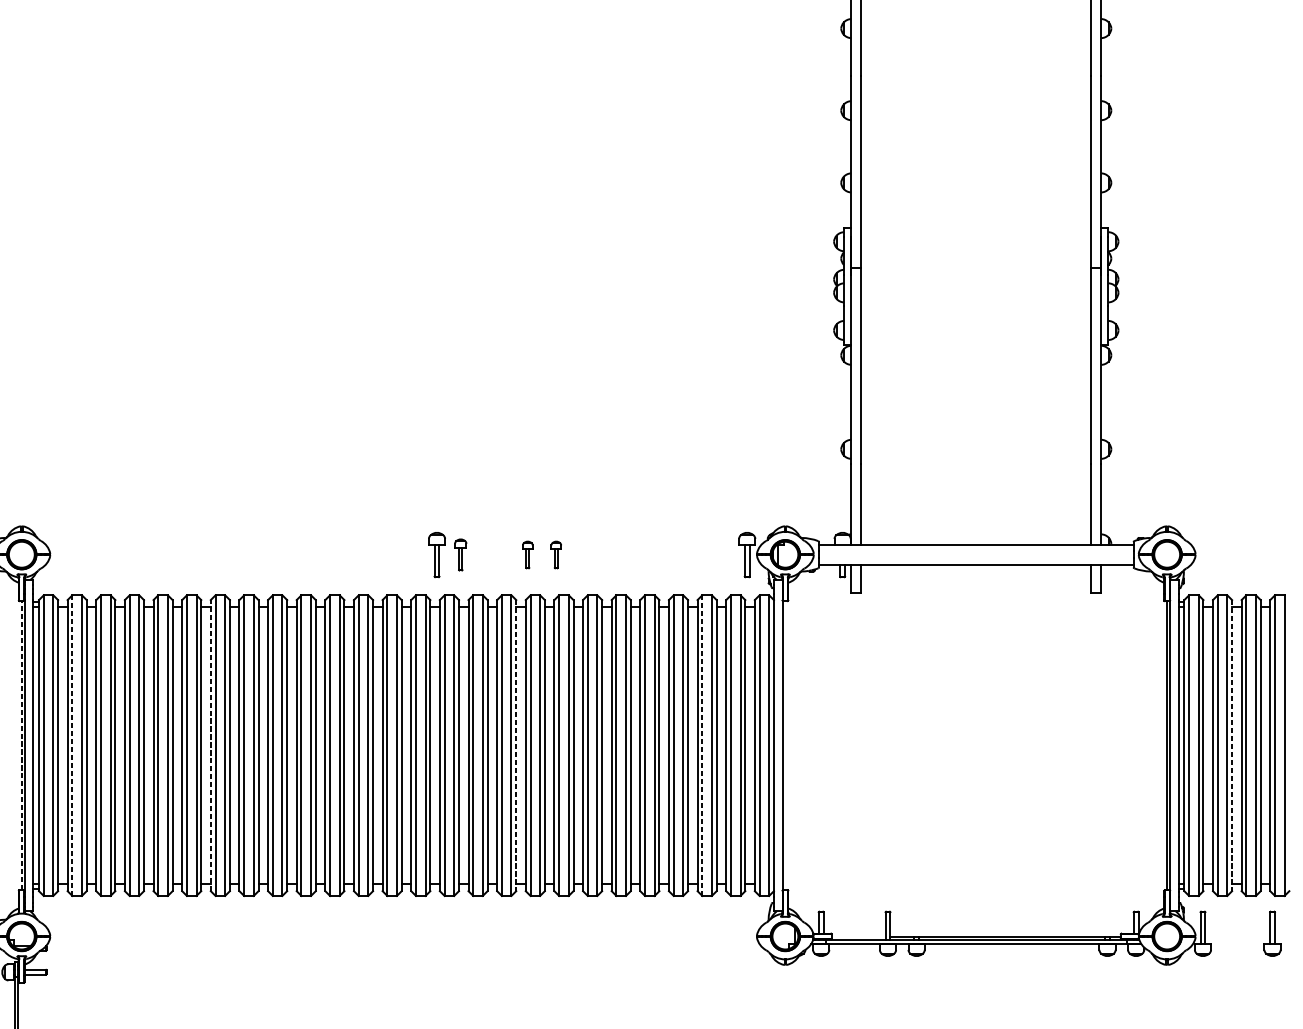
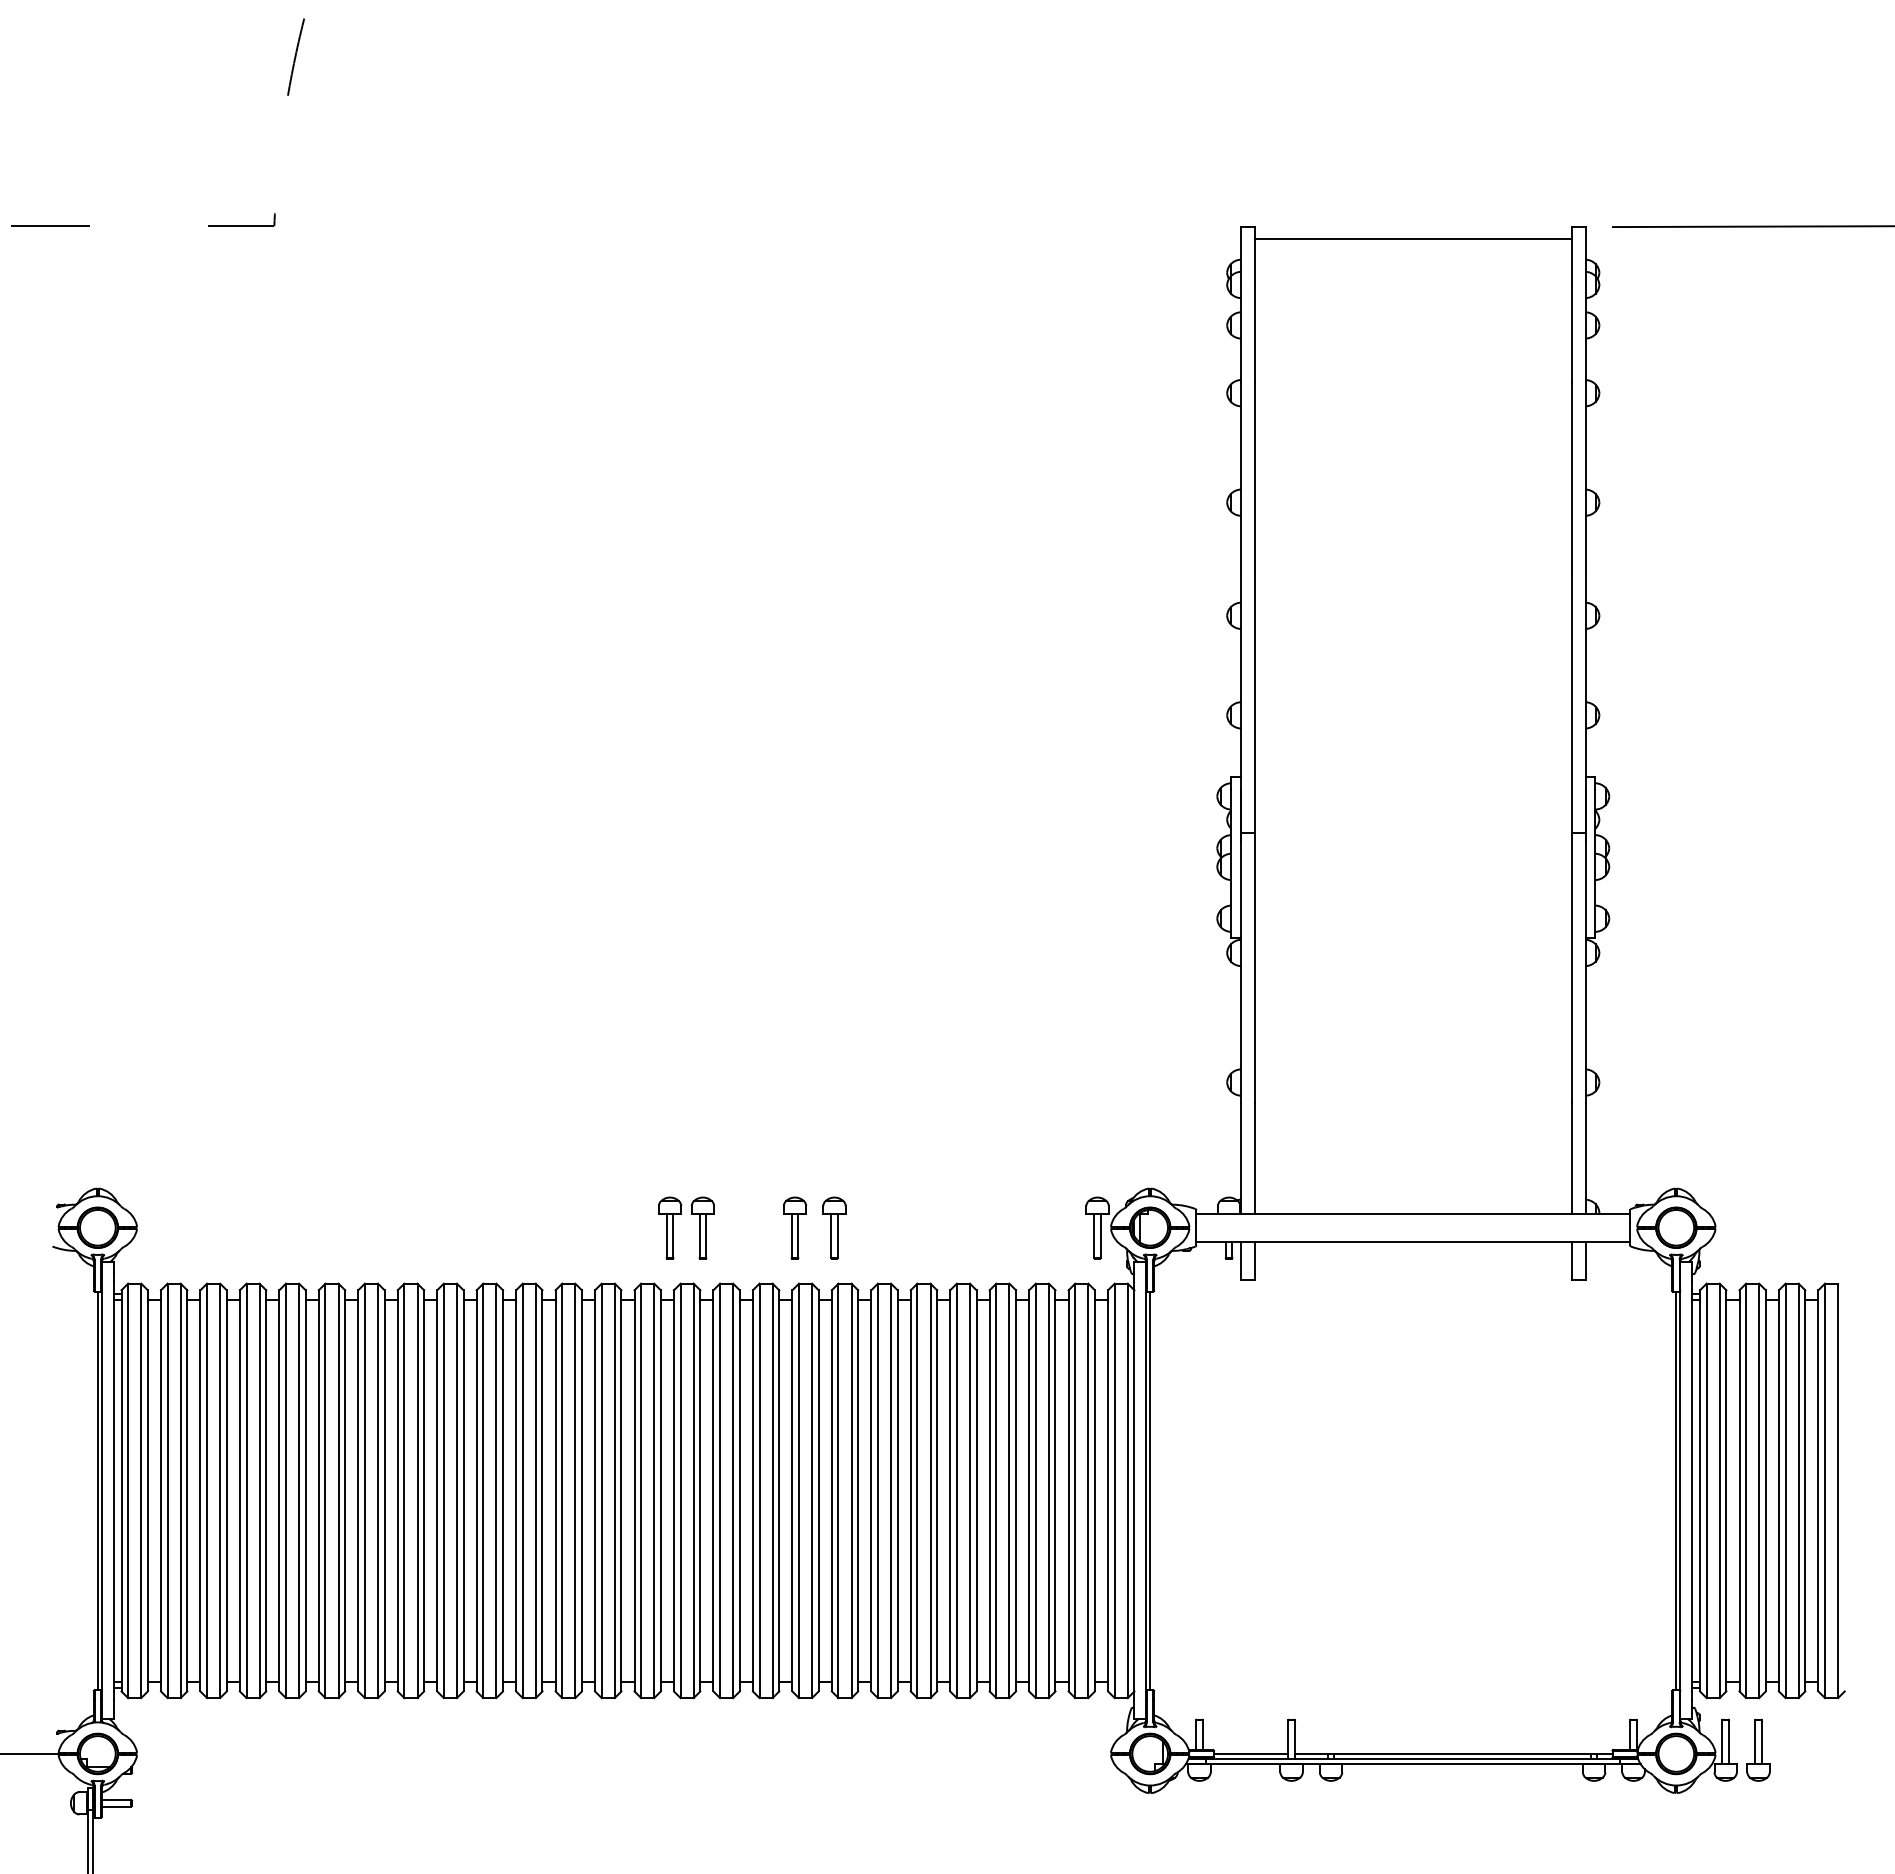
part: (460, 554) -> (702, 1227), size x1.43
part: (528, 554) -> (795, 1227), size x1.67
part: (556, 554) -> (834, 1227), size x1.67
line: (21, 745) -> (97, 1490), dashed -> solid
line: (210, 745) -> (358, 1490), dashed -> solid
line: (516, 745) -> (779, 1490), dashed -> solid
line: (785, 745) -> (1150, 1490), added
line: (1231, 745) -> (1765, 1490), dashed -> solid
line: (72, 746) -> (167, 1491), dashed -> solid
line: (702, 746) -> (1035, 1491), dashed -> solid
part: (1272, 933) -> (1758, 1749), moved
line: (858, 936) -> (1250, 1753), added

